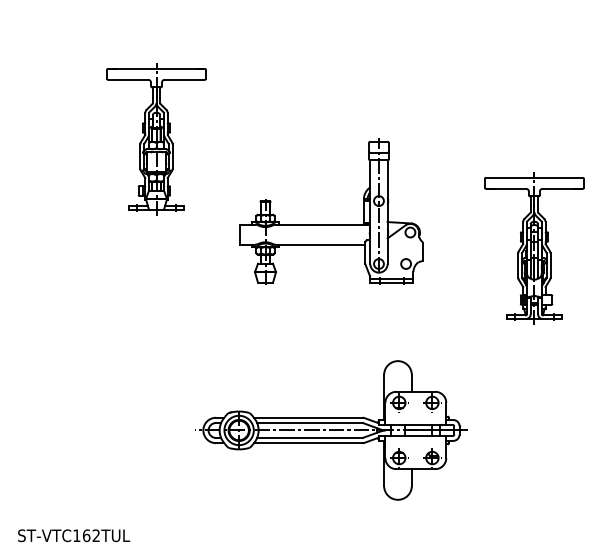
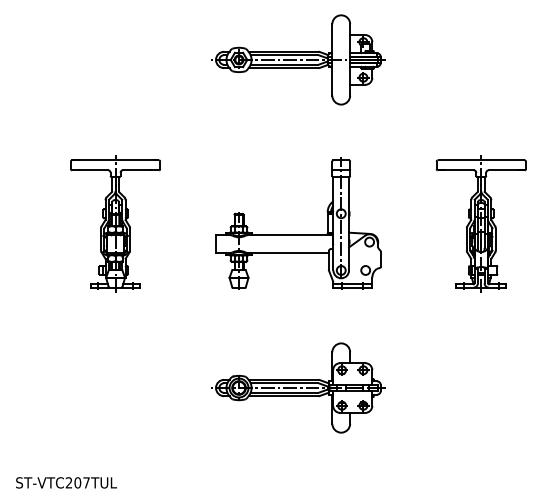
part: (331, 66) -> (298, 60), added
part: (156, 139) -> (115, 224), moved
part: (331, 224) -> (298, 234), moved
part: (331, 430) -> (298, 388), size x0.71
text: (86, 535) -> (77, 482), ST-VTC162TUL -> ST-VTC207TUL

